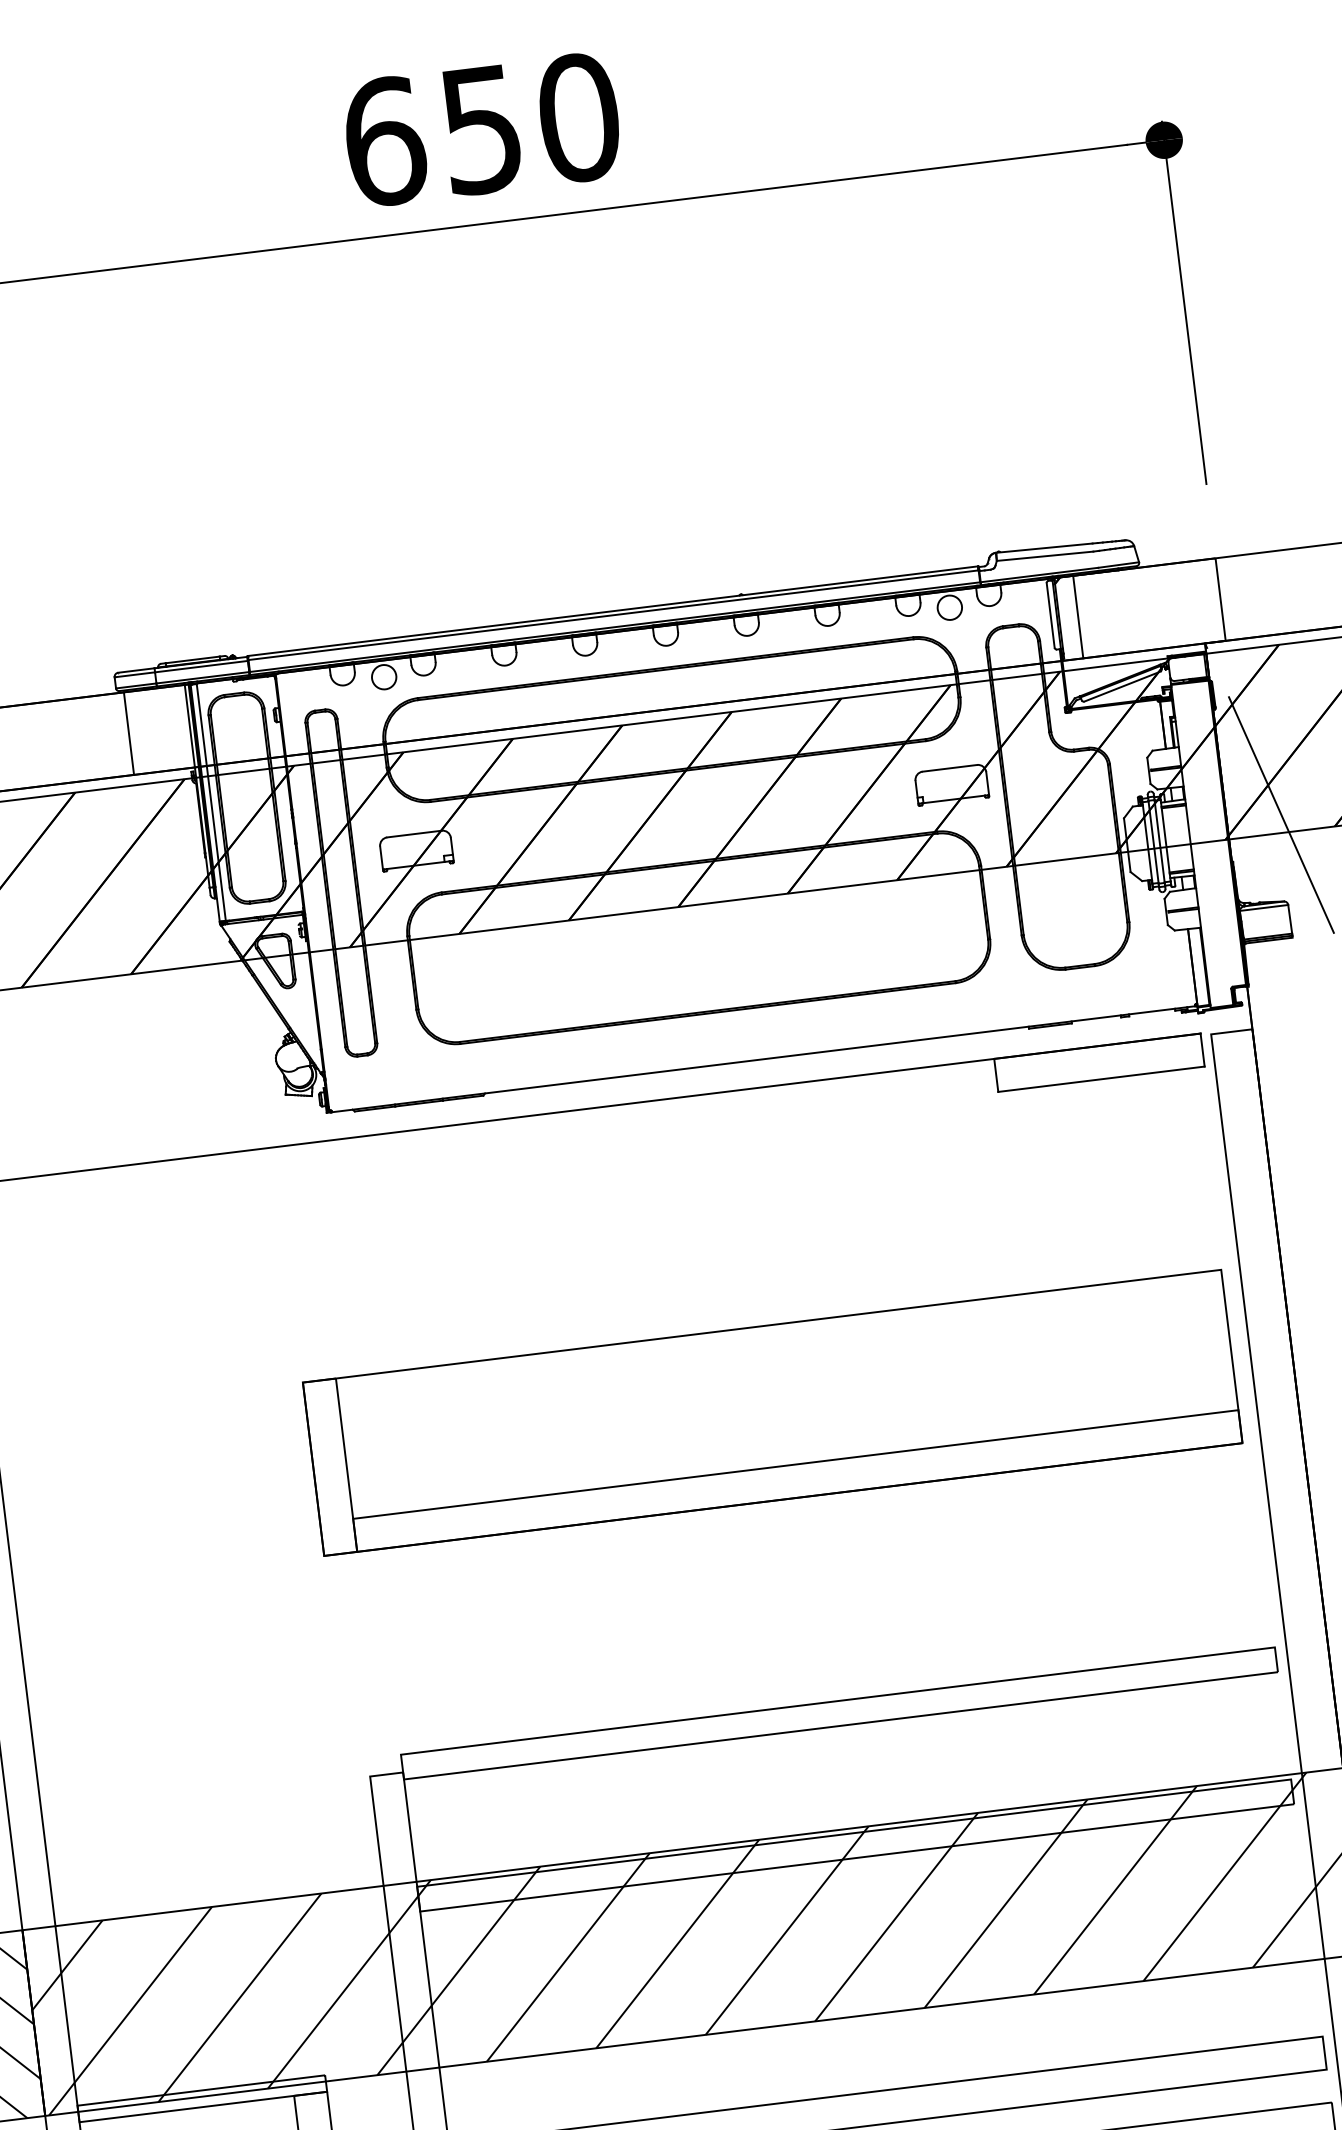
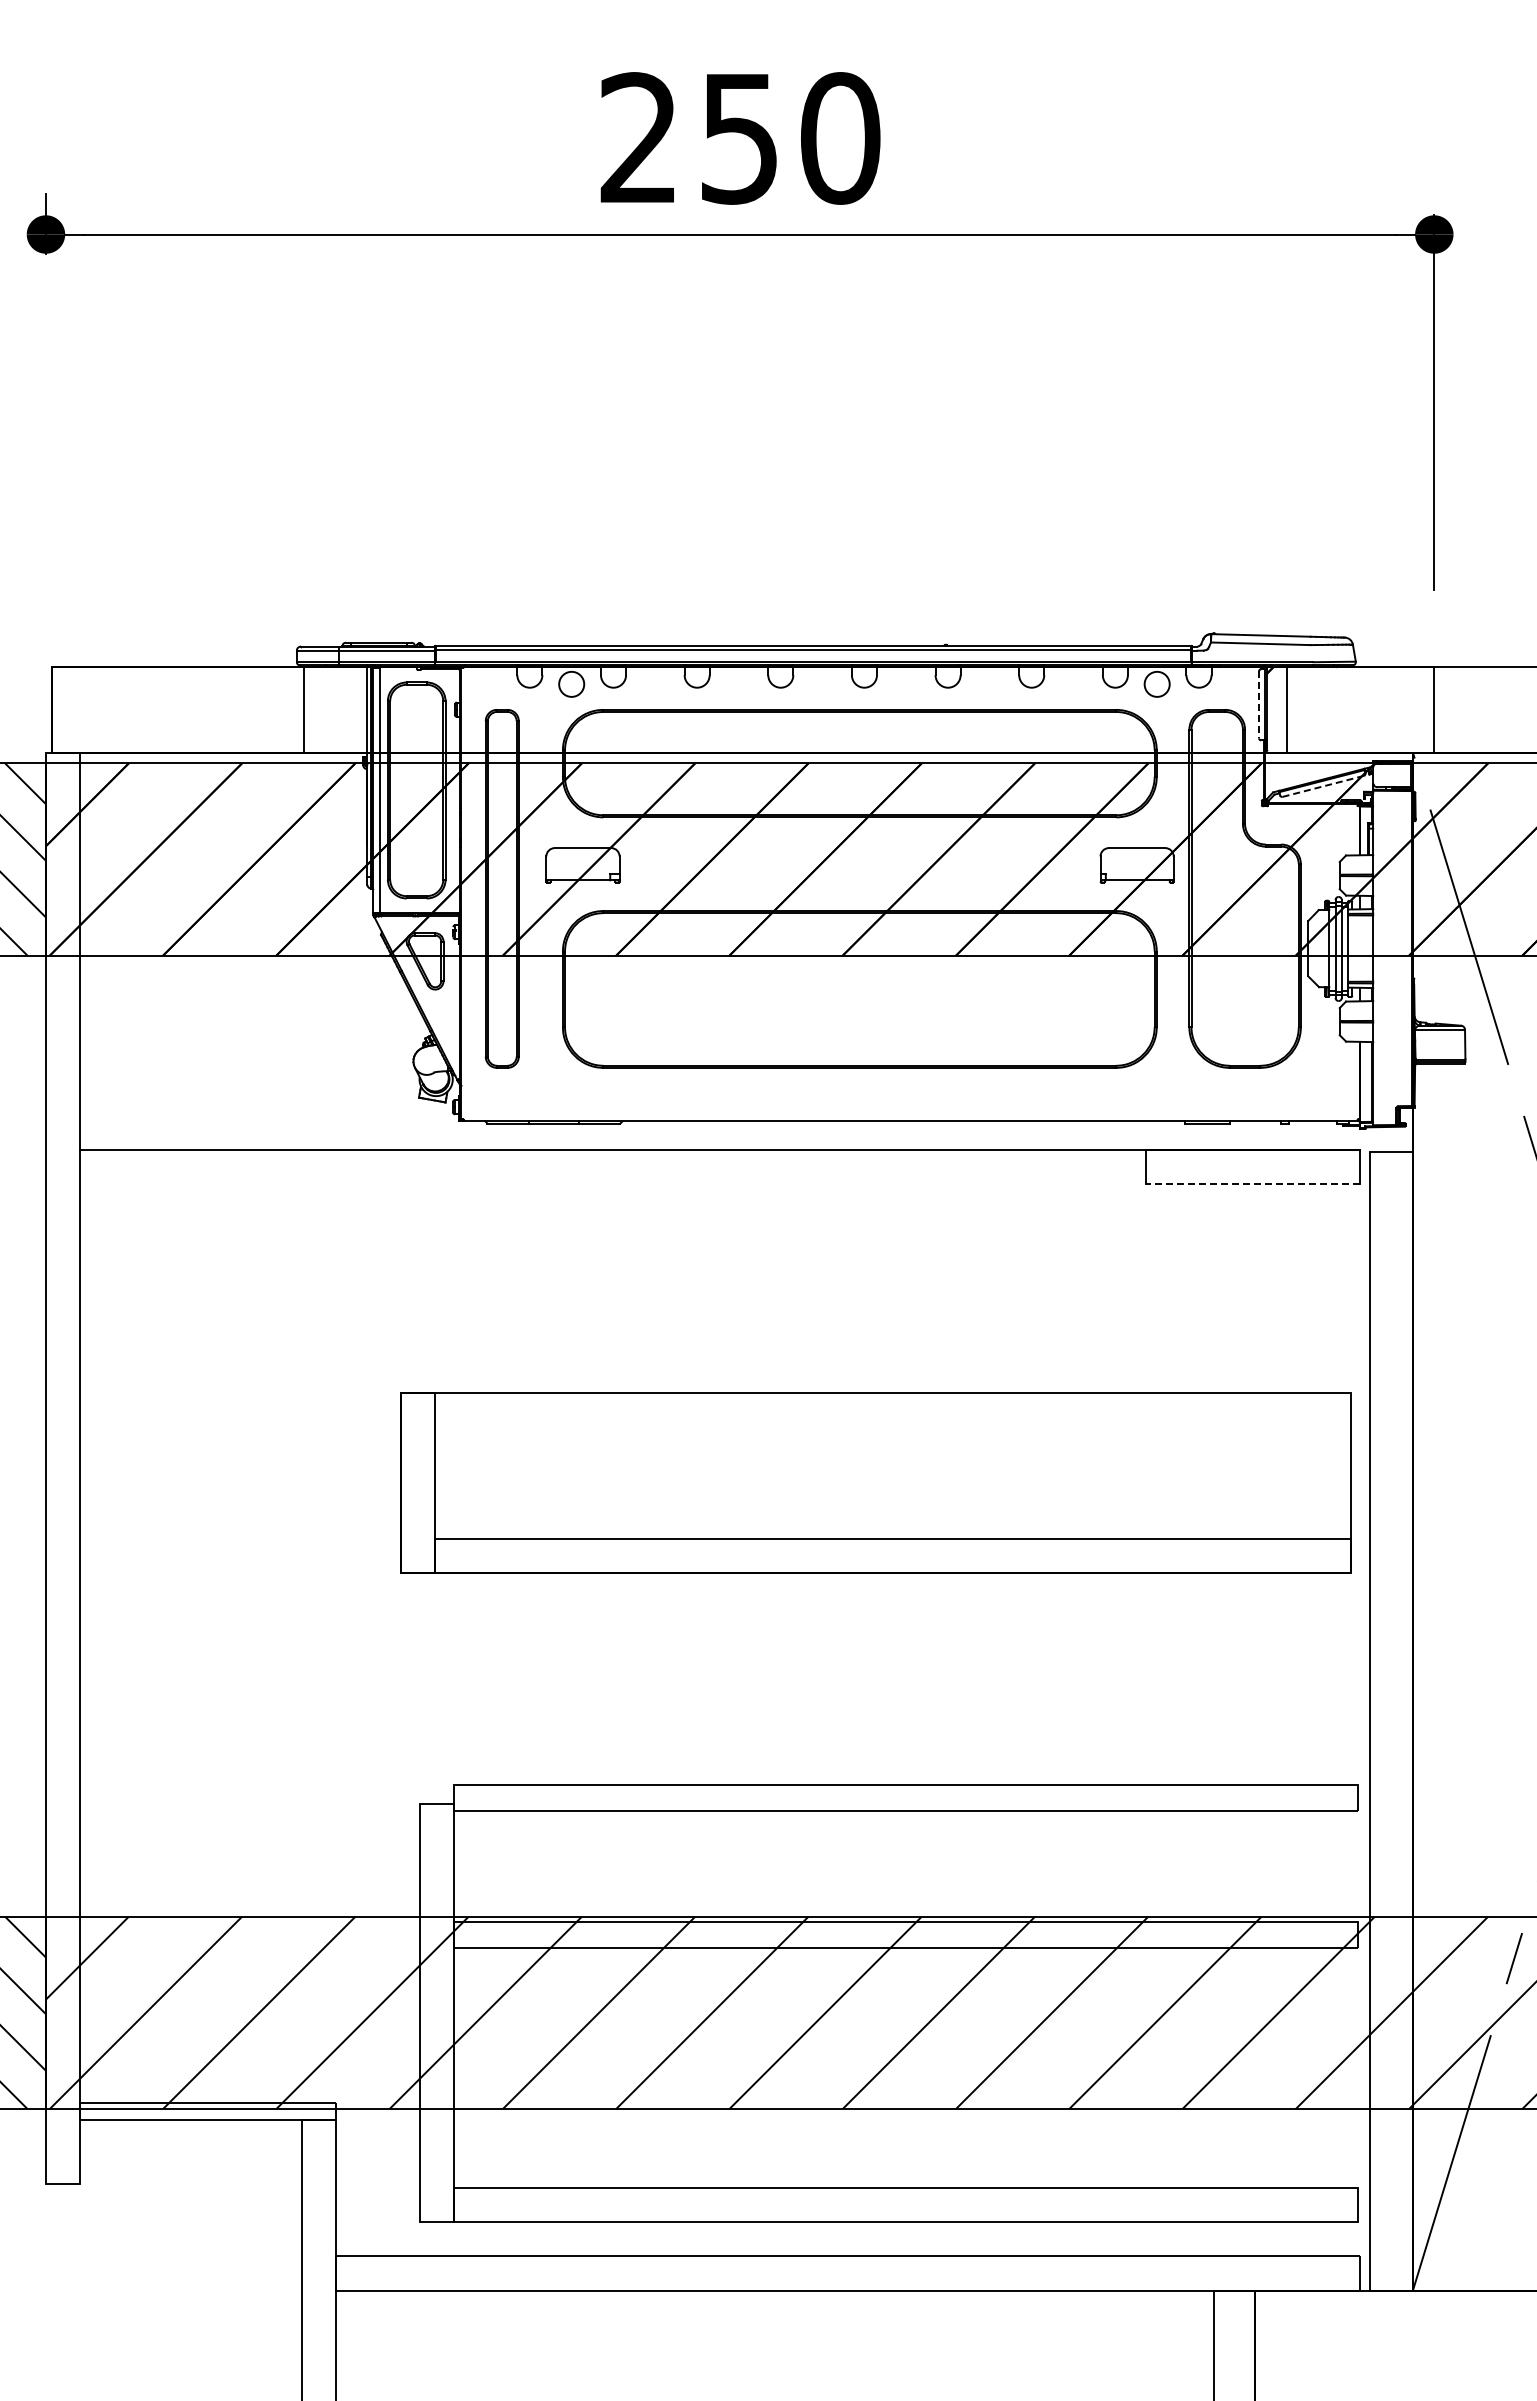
text: (384, 141) -> (639, 138), 650 -> 250
line: (1051, 616) -> (1259, 705), solid -> dashed
line: (1122, 686) -> (1323, 786), solid -> dashed
line: (1101, 1079) -> (1252, 1184), solid -> dashed

